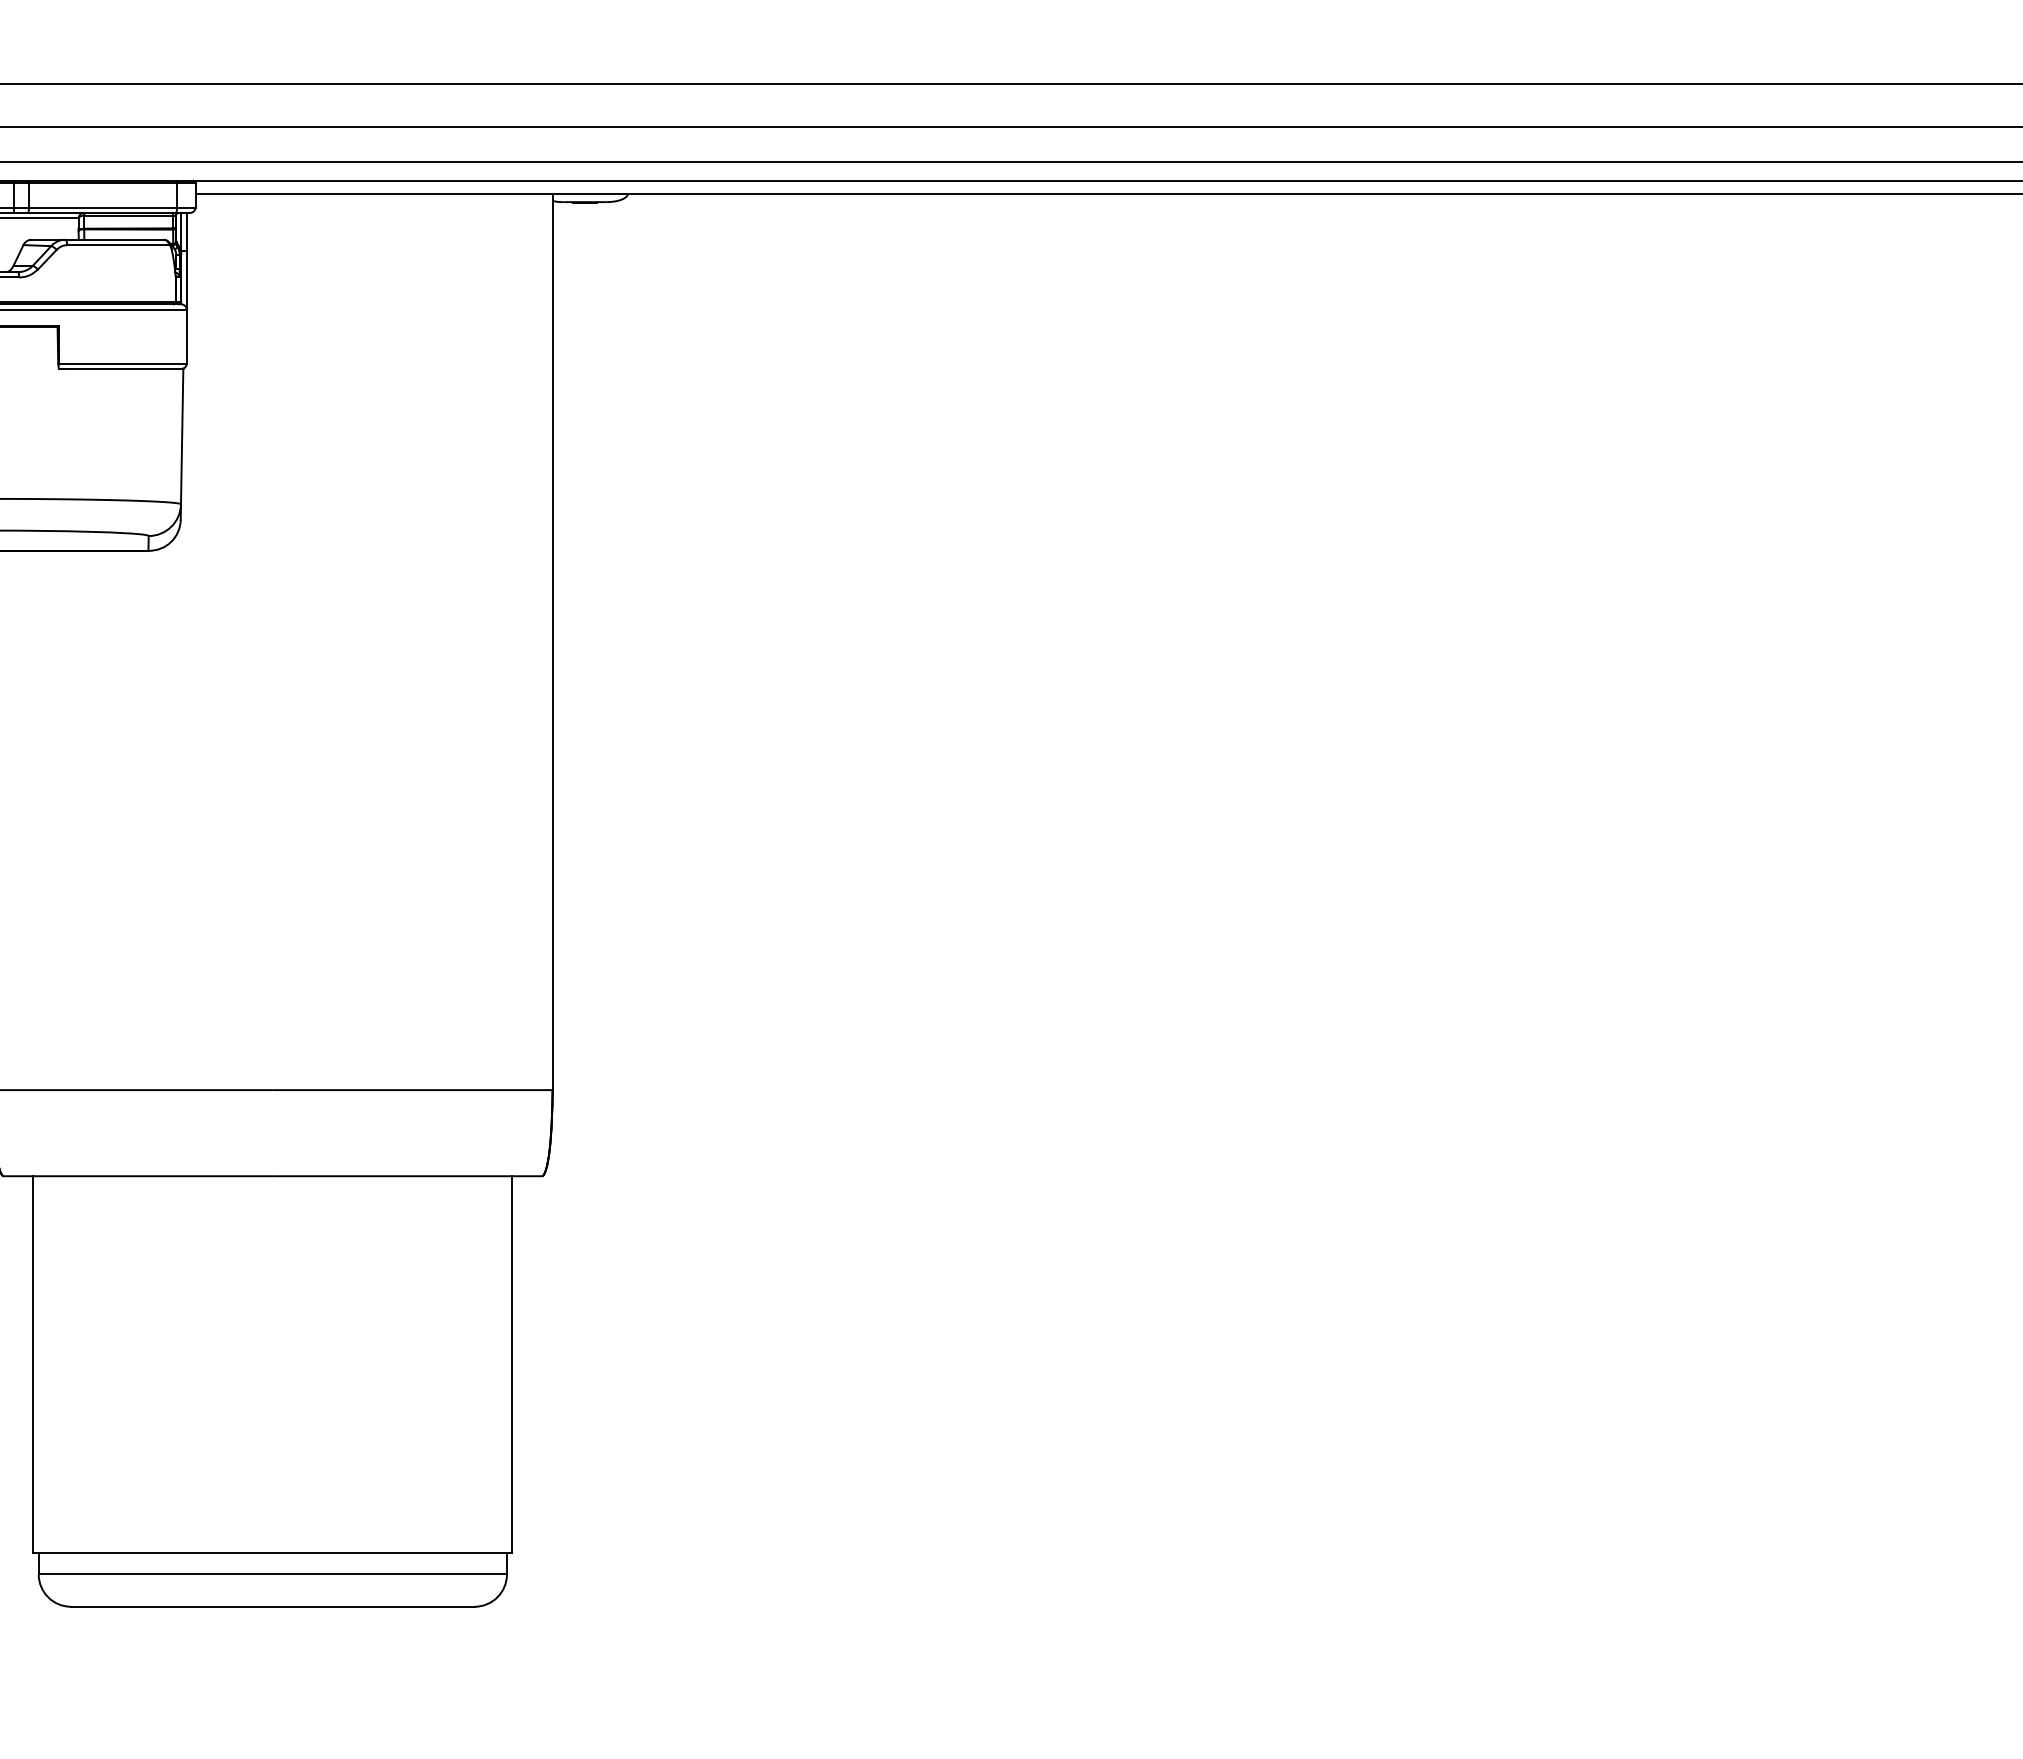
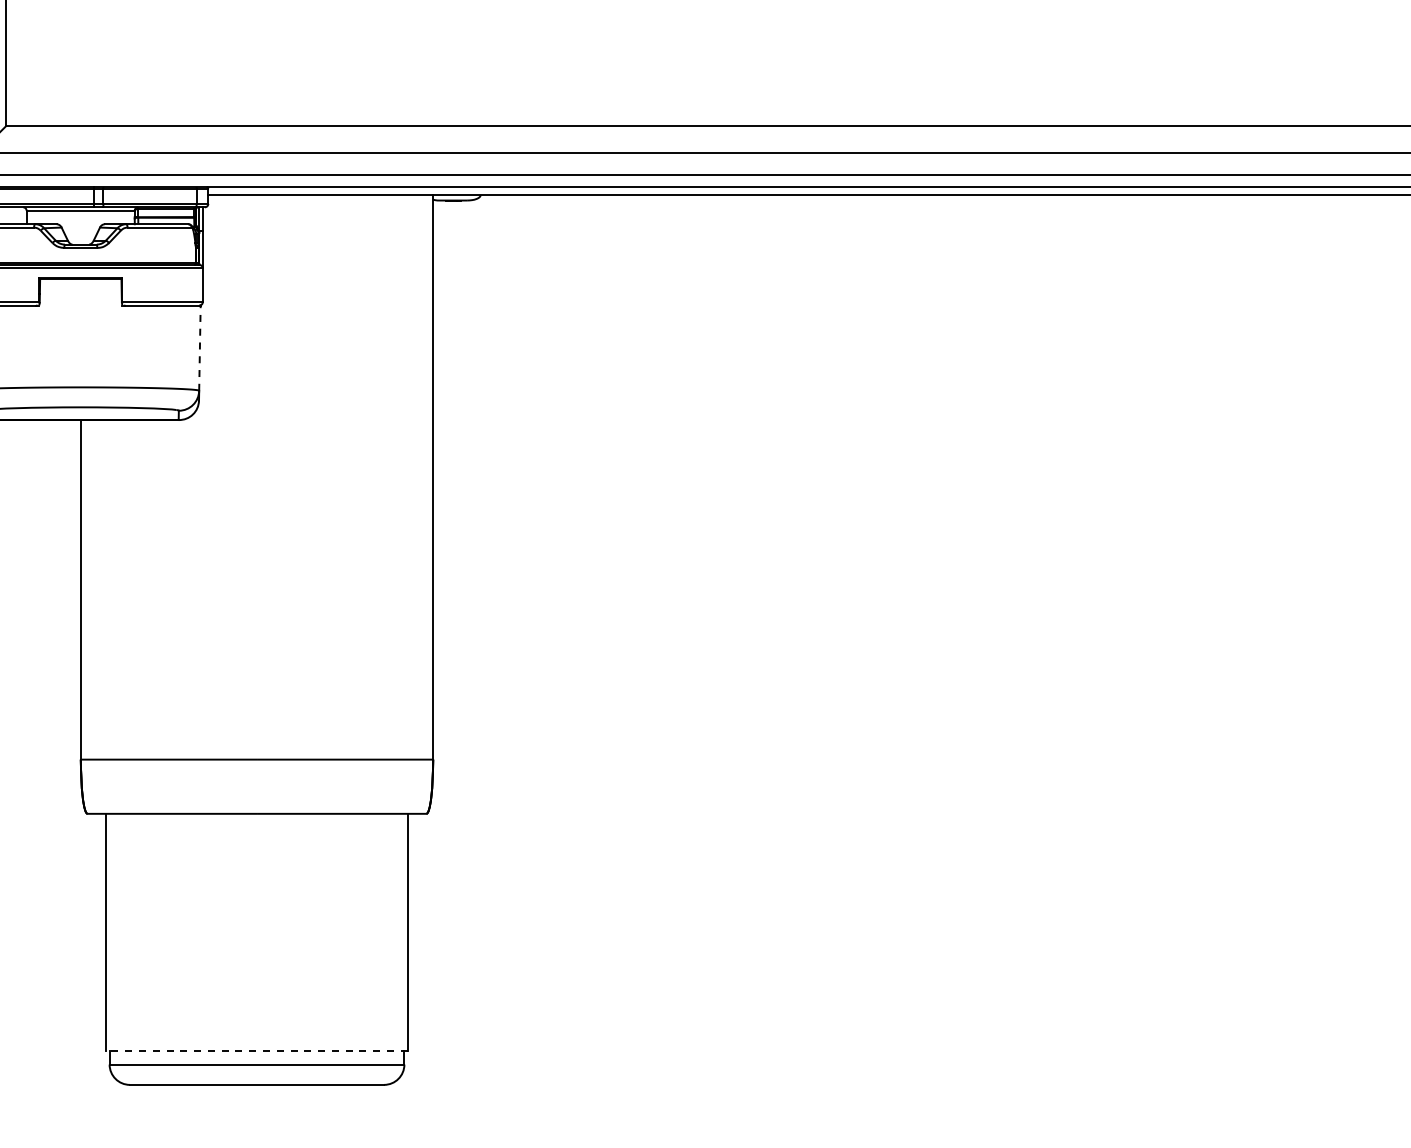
line: (181, 437) -> (199, 348), solid -> dashed
line: (273, 1553) -> (257, 1051), solid -> dashed

